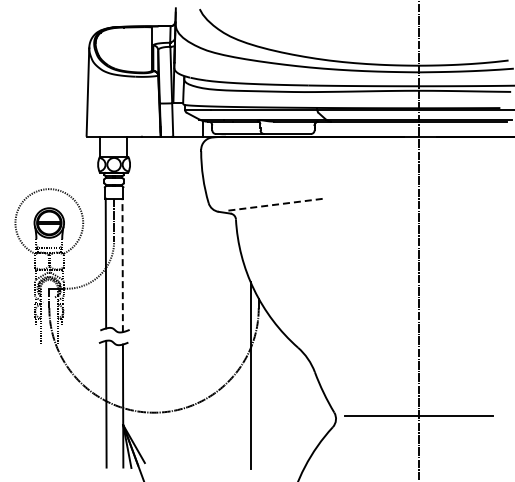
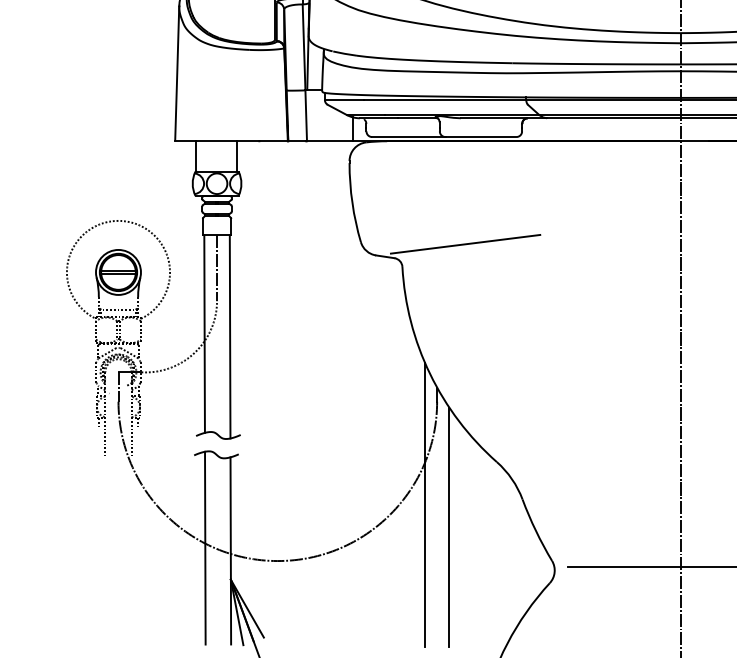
line: (277, 204) -> (465, 244), dashed -> solid
line: (122, 265) -> (229, 337), dashed -> solid
line: (266, 390) -> (448, 527), added

